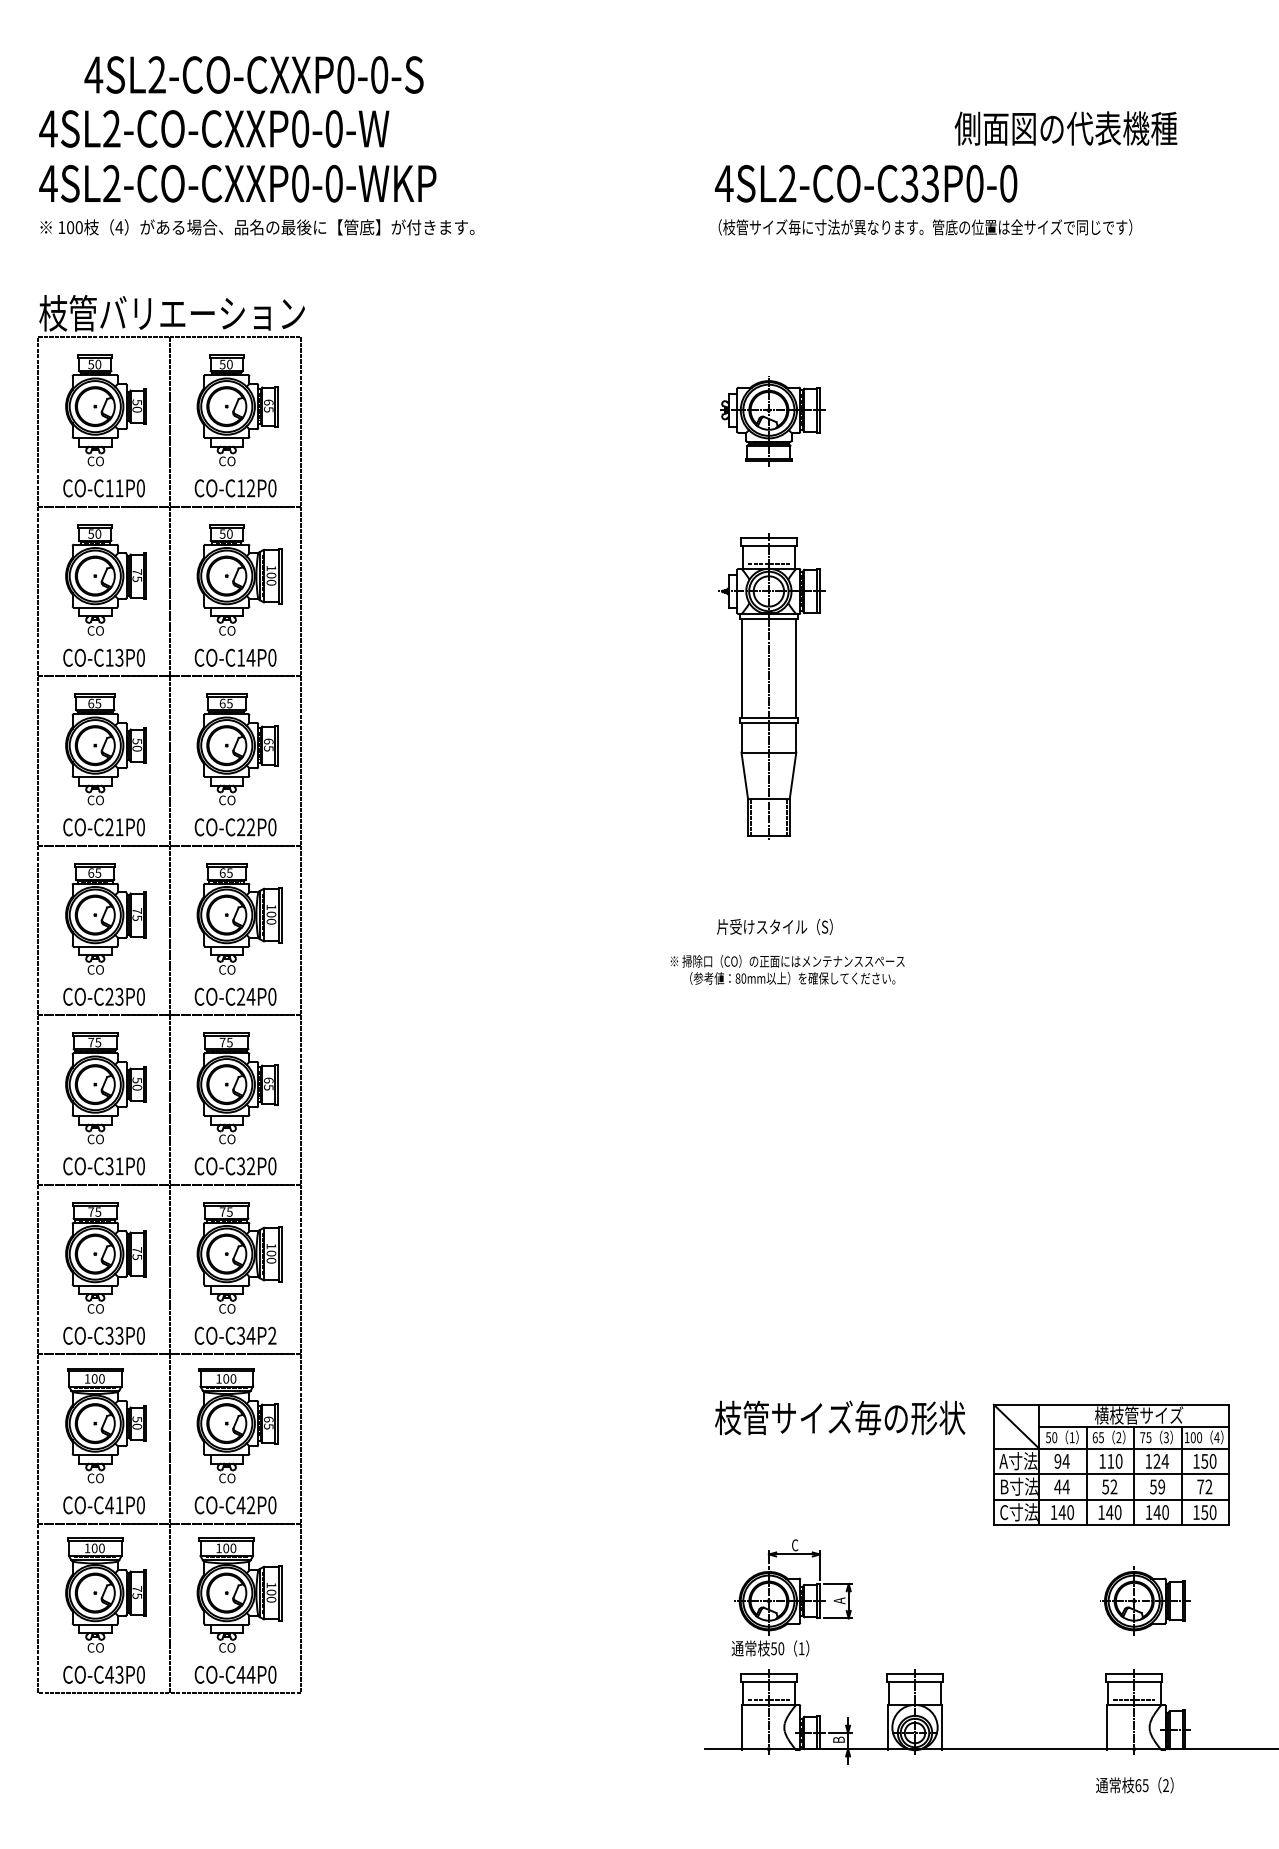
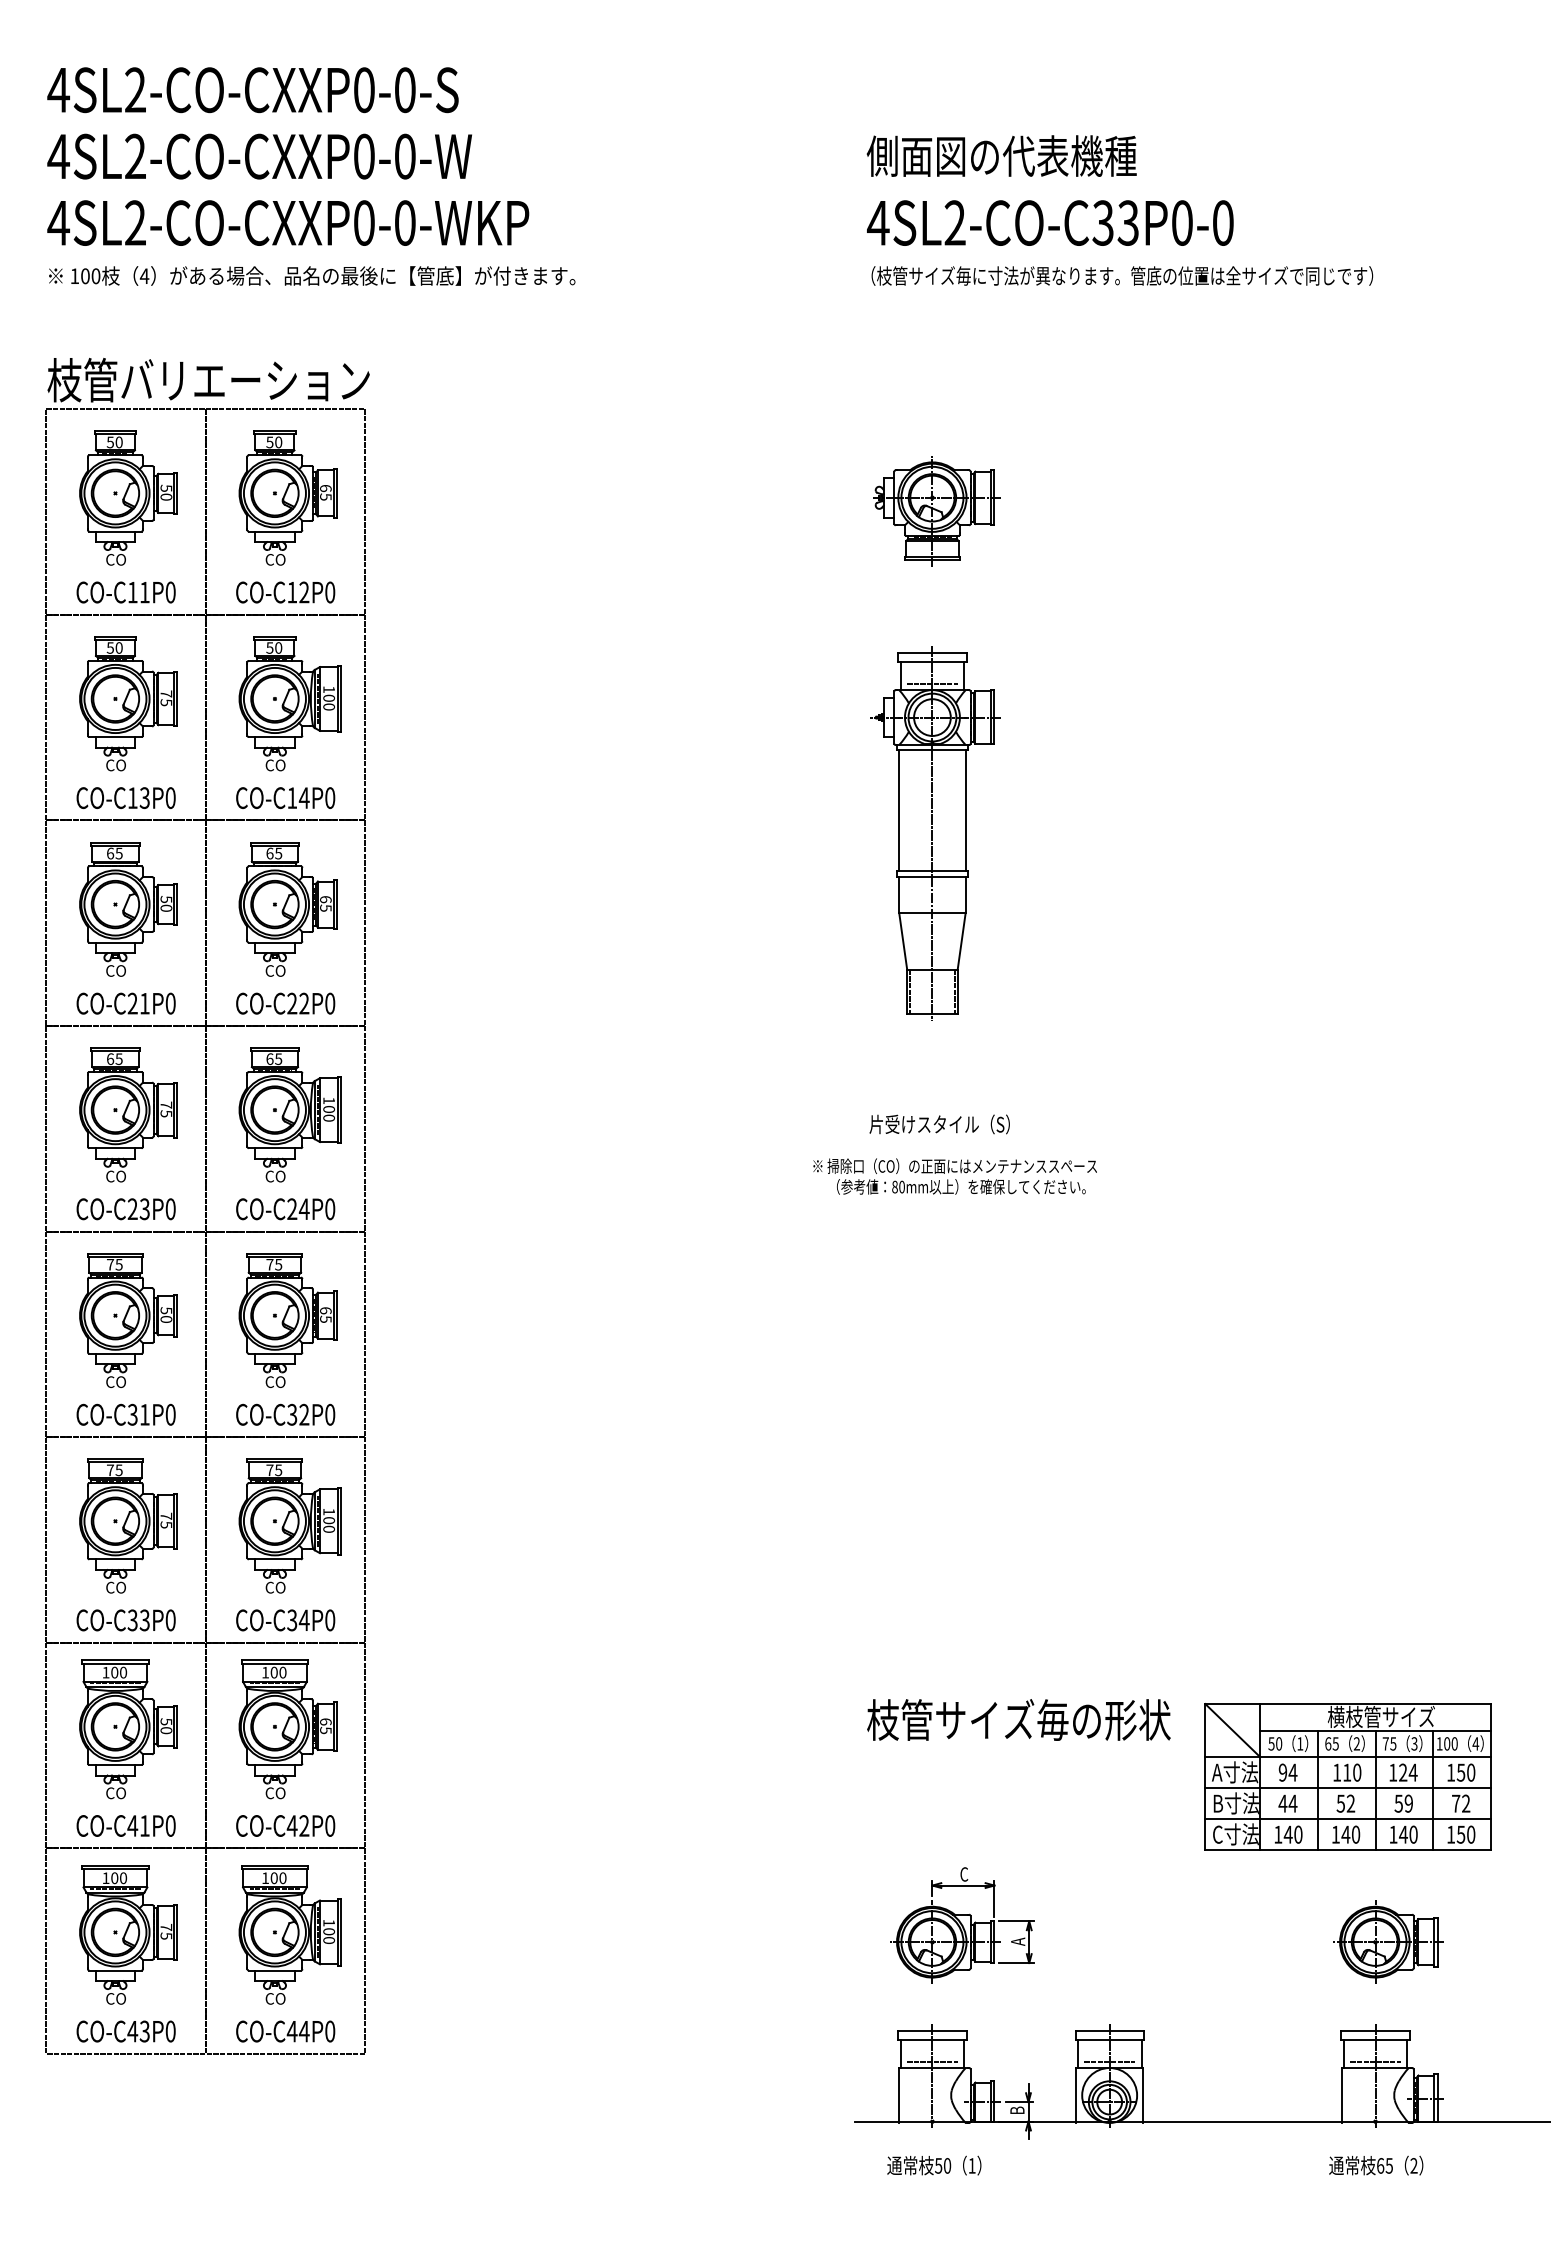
text: (253, 75) -> (252, 90), moved
text: (1065, 128) -> (1001, 155), moved
text: (272, 1335) -> (330, 1620), CO-C34P2 -> CO-C34P0
text: (770, 1648) -> (934, 2165), moved
line: (914, 1699) -> (1109, 2061), added

